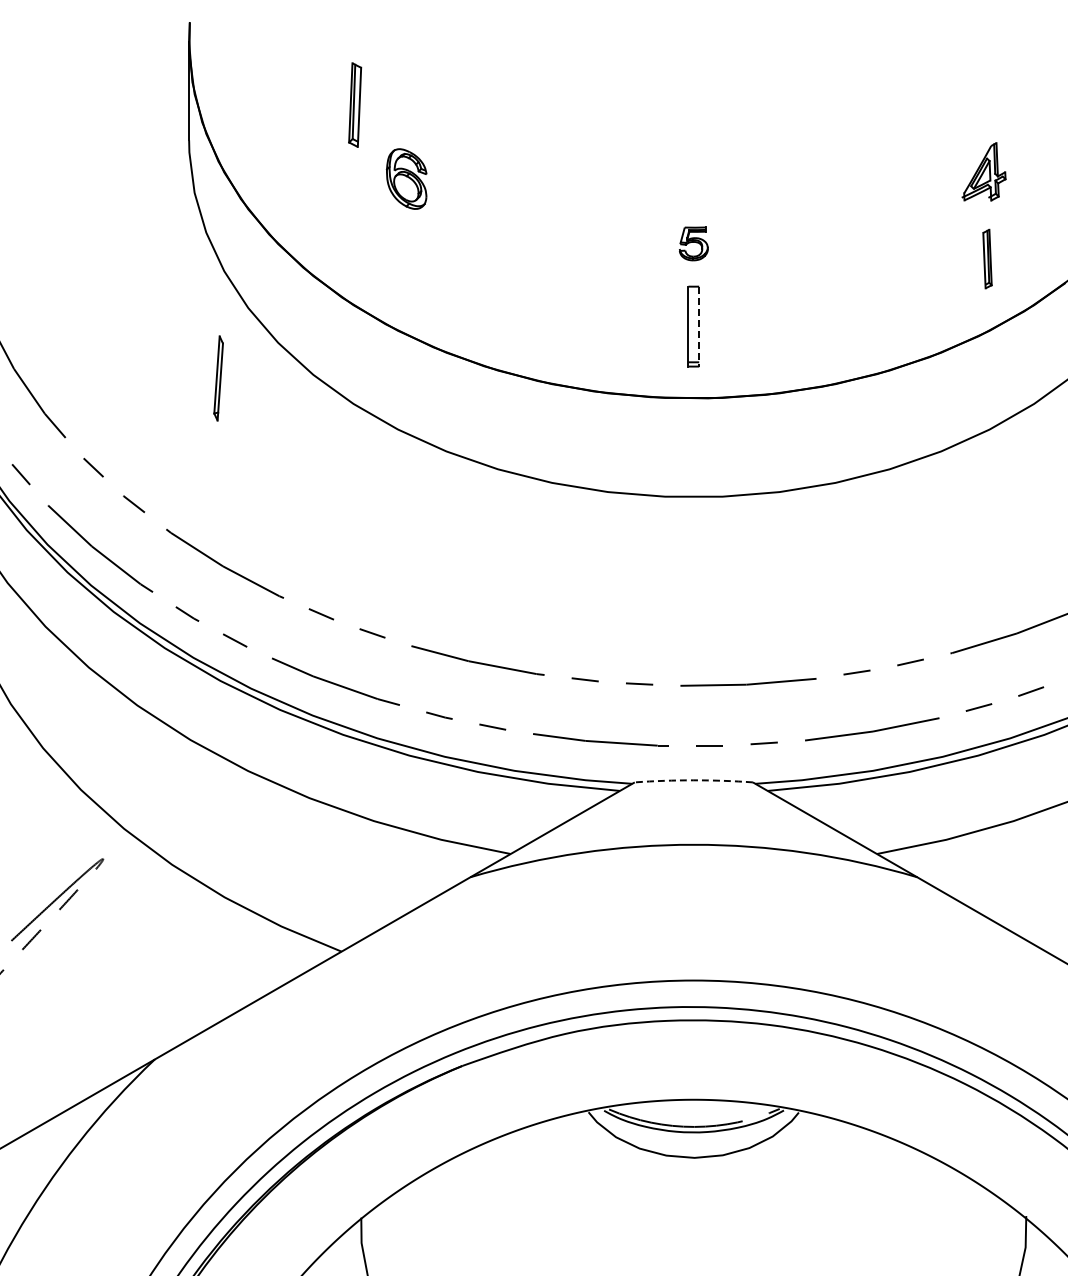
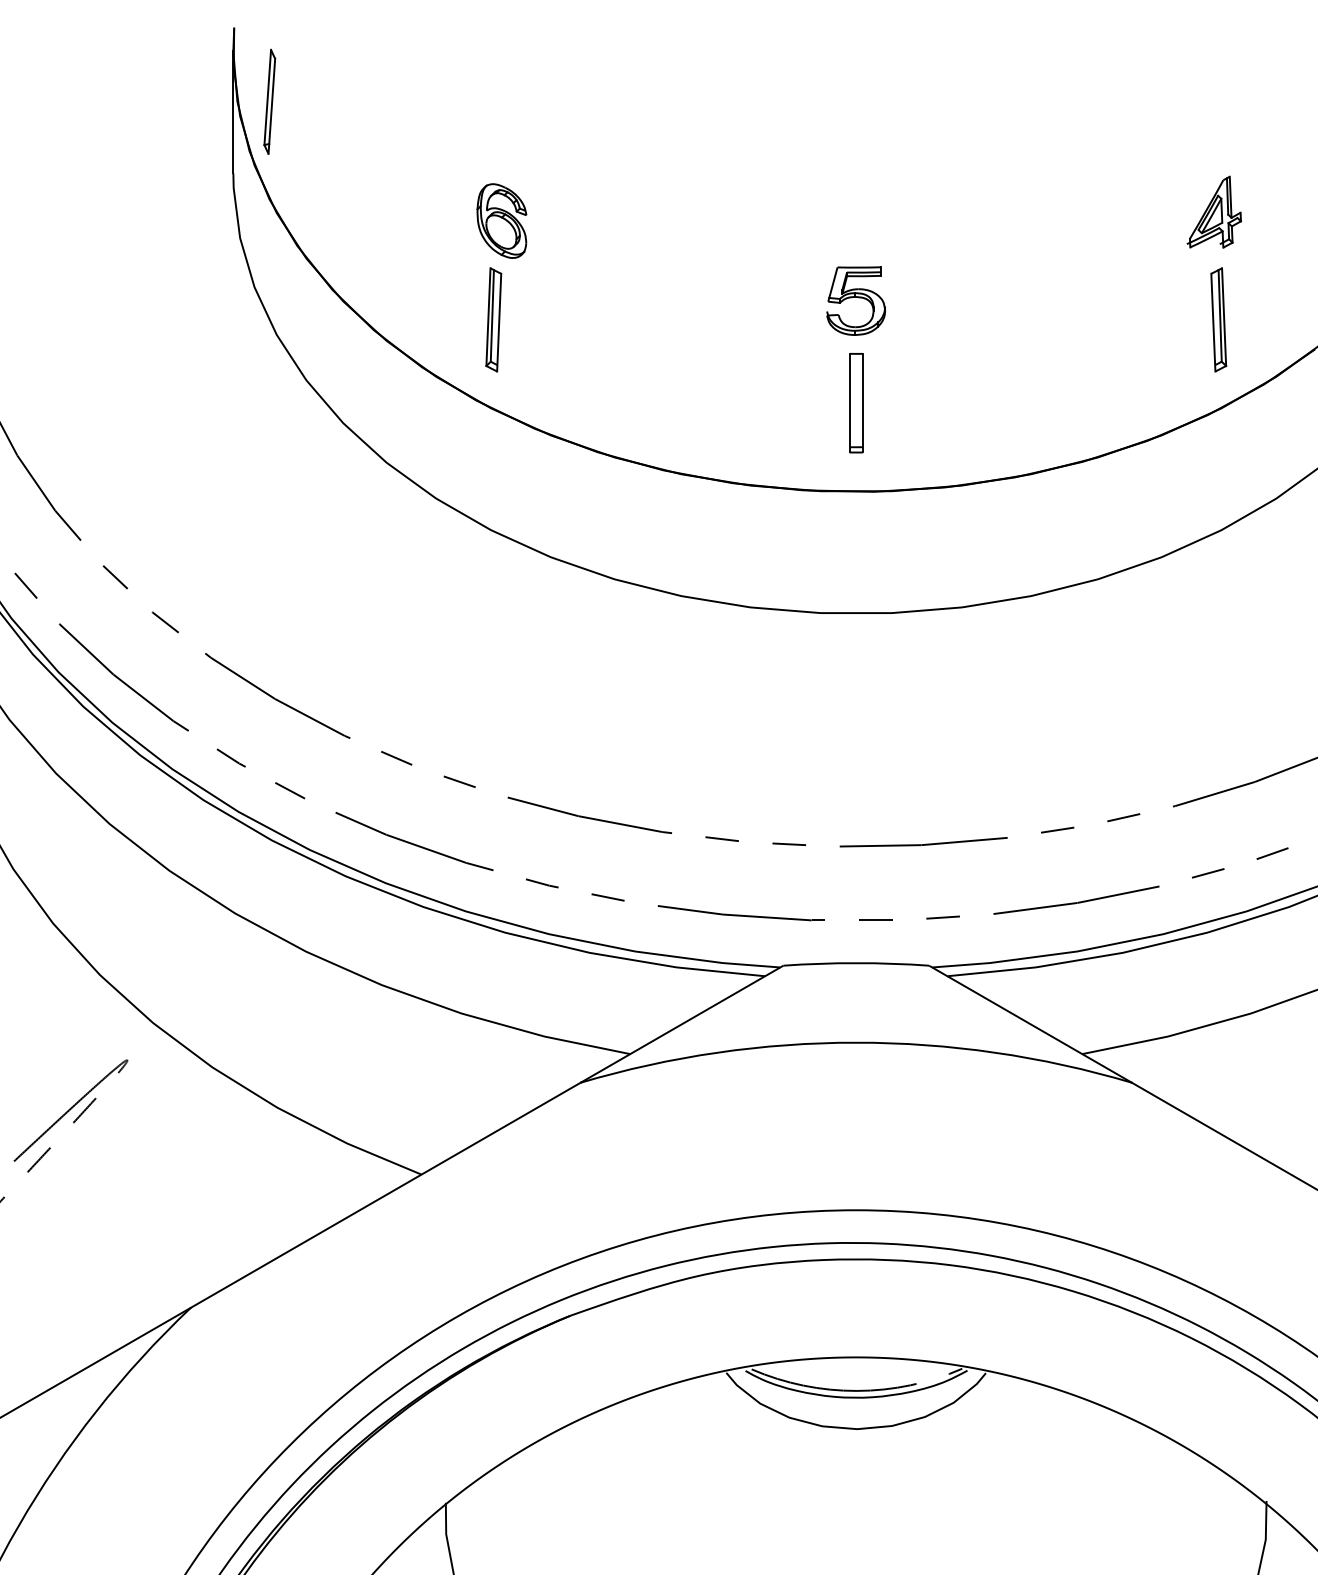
part: (355, 104) -> (494, 319), moved
part: (693, 243) -> (855, 300), size x1.67
part: (987, 258) -> (1218, 319), size x1.43
line: (699, 326) -> (863, 403), dashed -> solid
part: (218, 378) -> (269, 101), moved
arc: (693, 780) -> (855, 963), dashed -> solid

